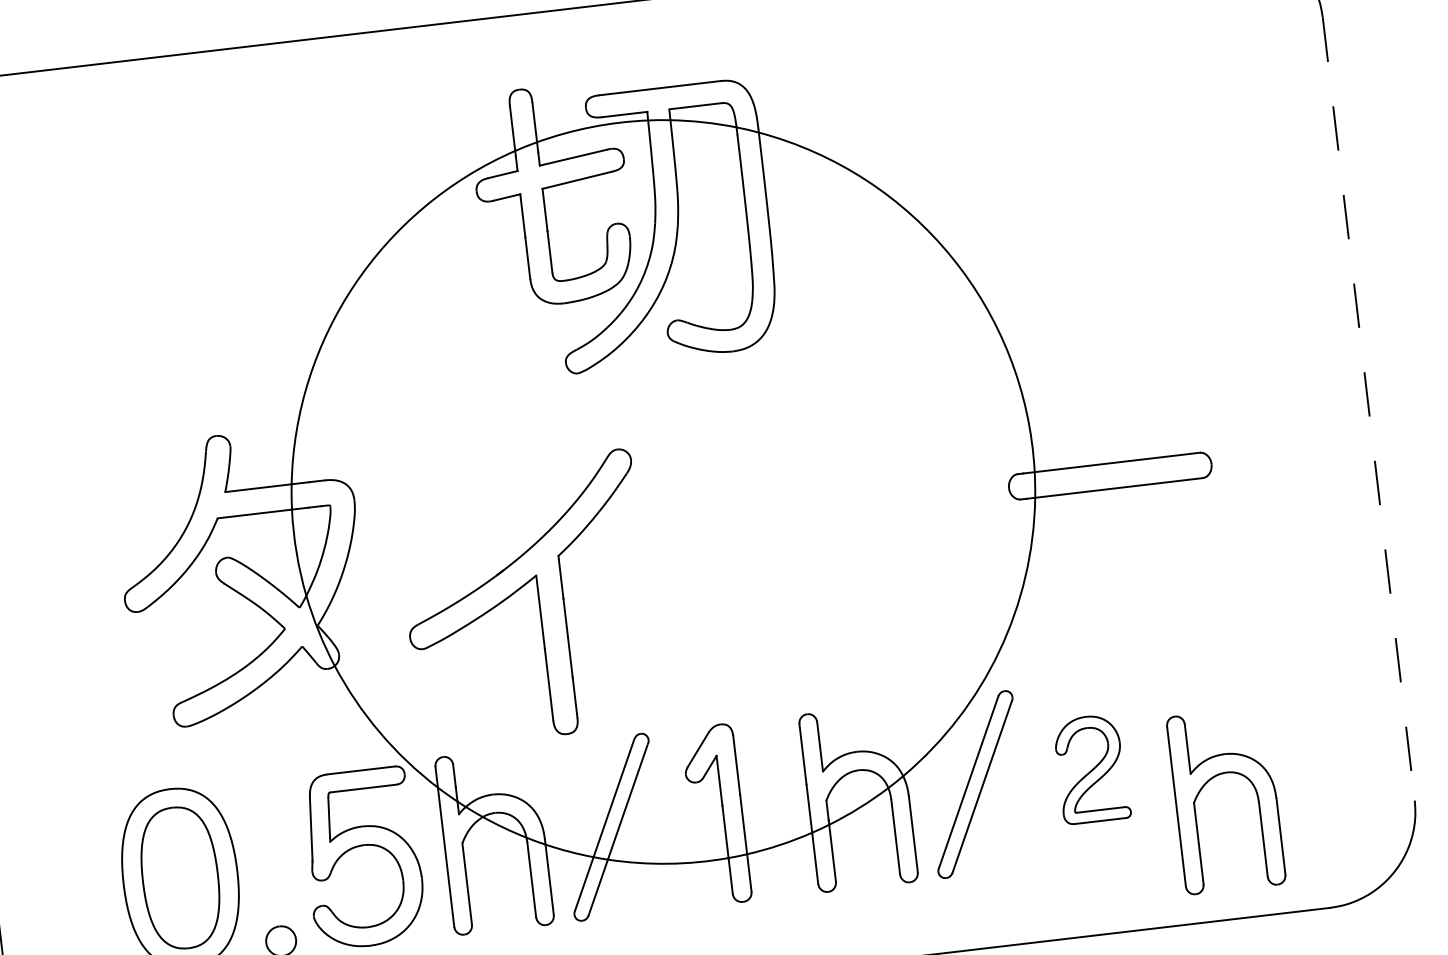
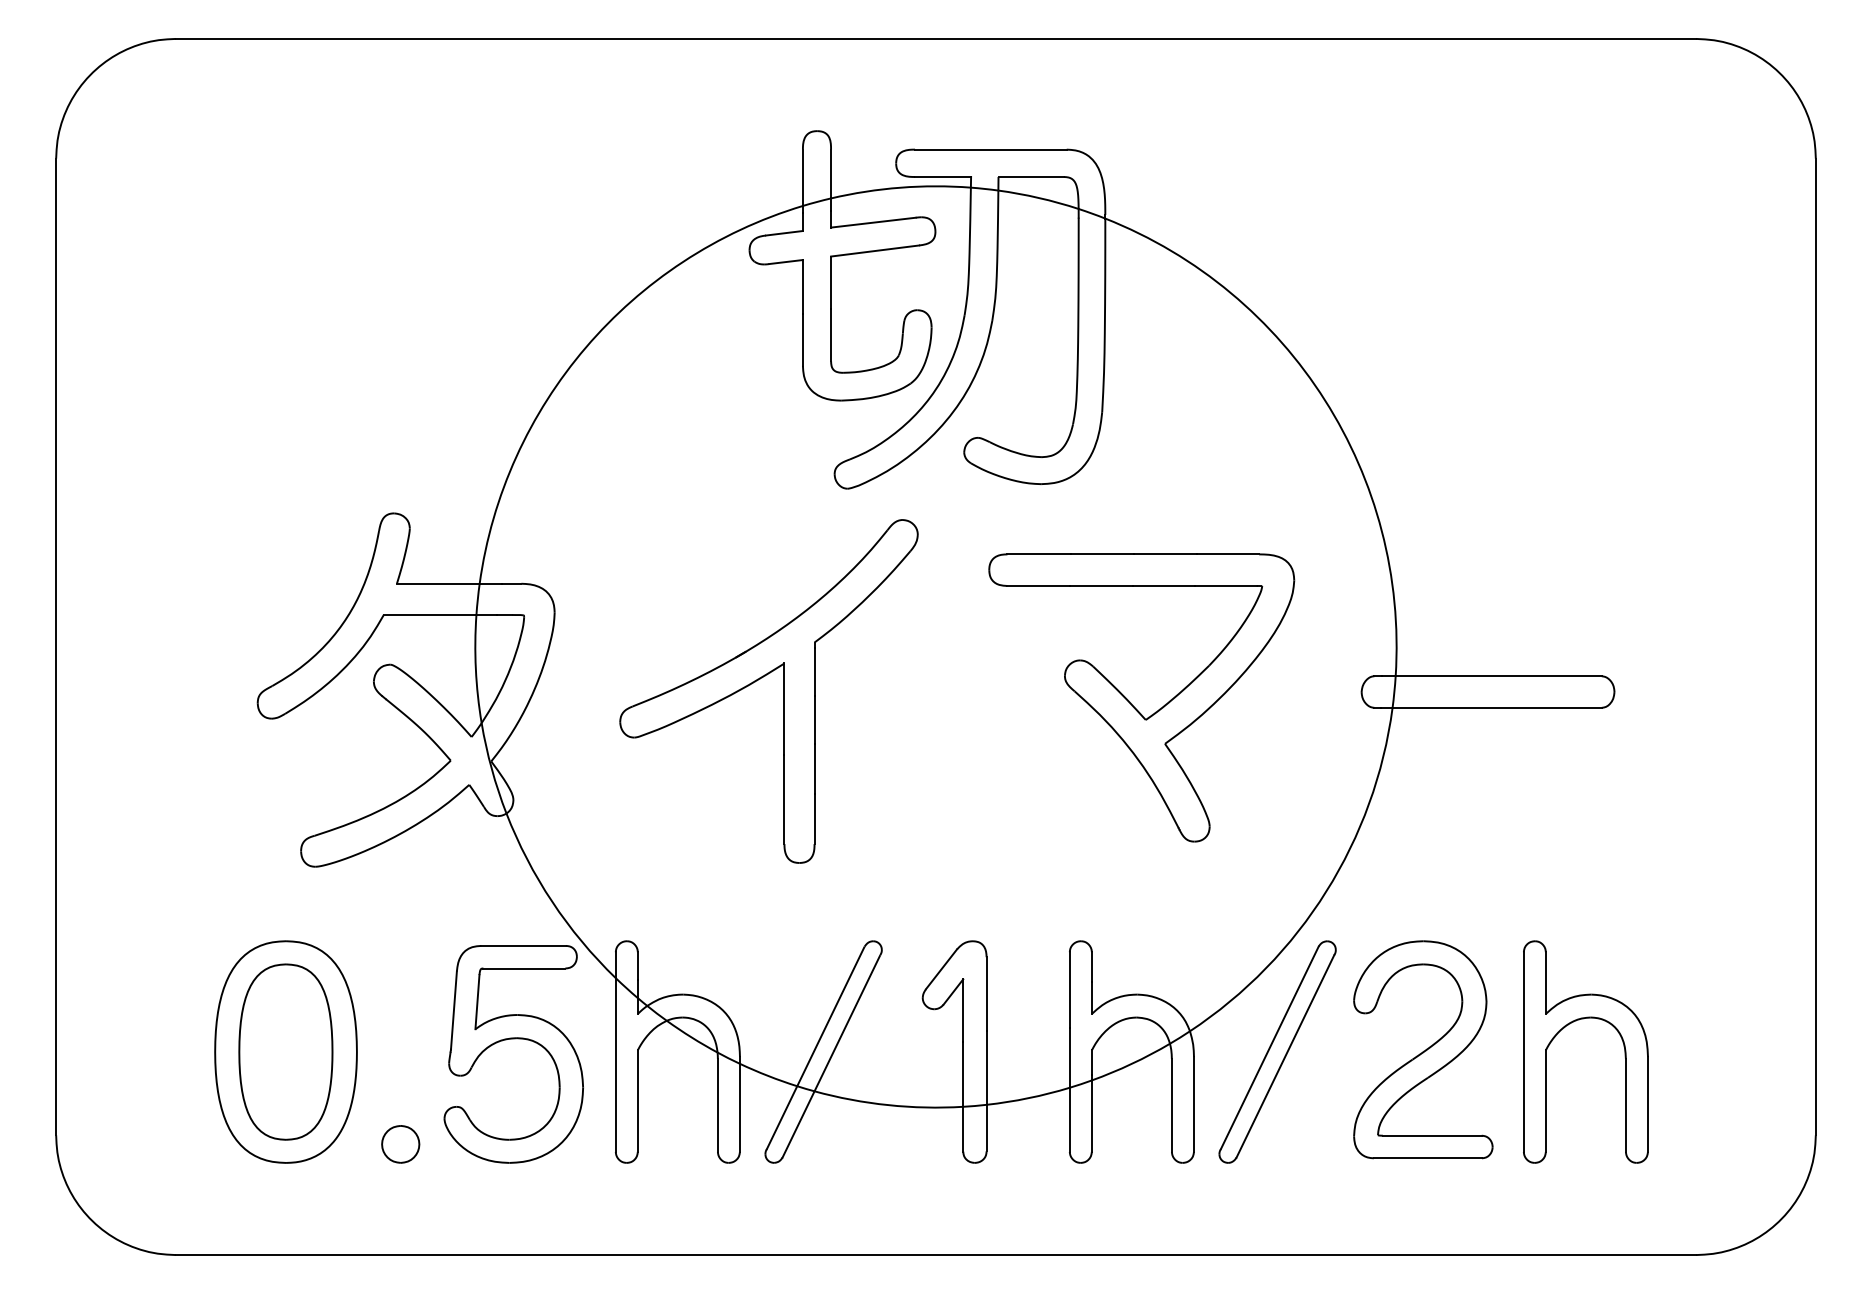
line: (1368, 409) -> (1815, 647), dashed -> solid
part: (827, 520) -> (1133, 705), added
part: (520, 589) -> (762, 678), moved
part: (1092, 768) -> (1423, 1049), size x1.67
part: (1209, 780) -> (1568, 1025), moved

